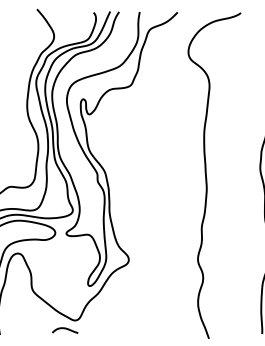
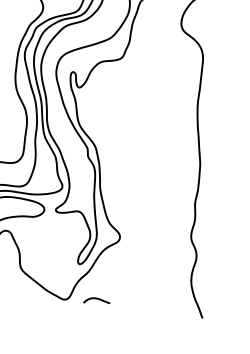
curve: (65, 329) -> (97, 299), moved

